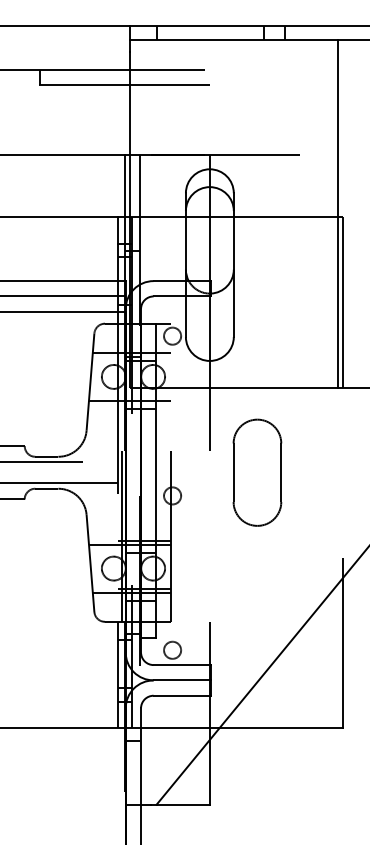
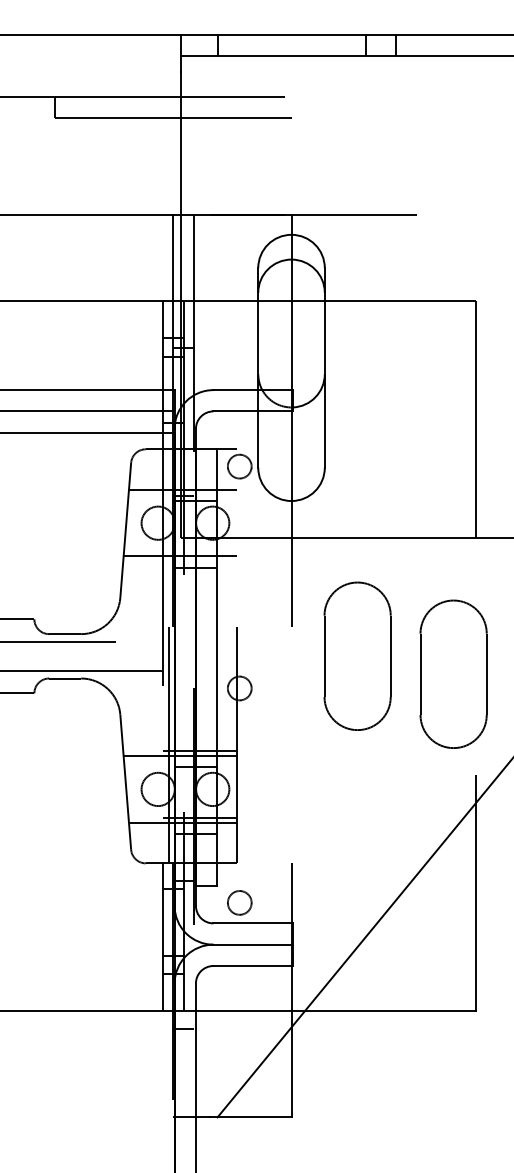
line: (338, 213) -> (469, 296), removed
part: (326, 485) -> (453, 673), added

